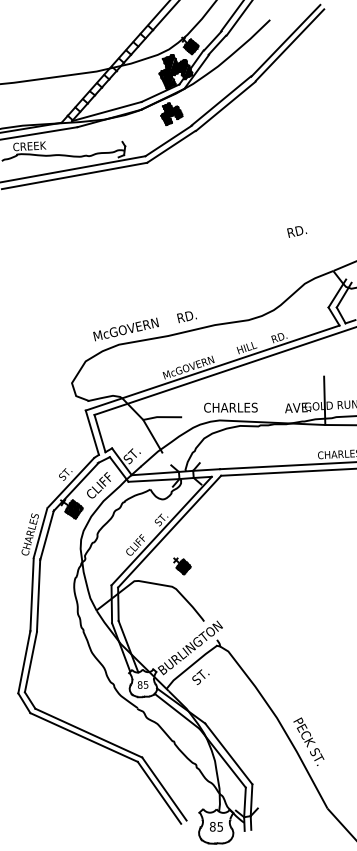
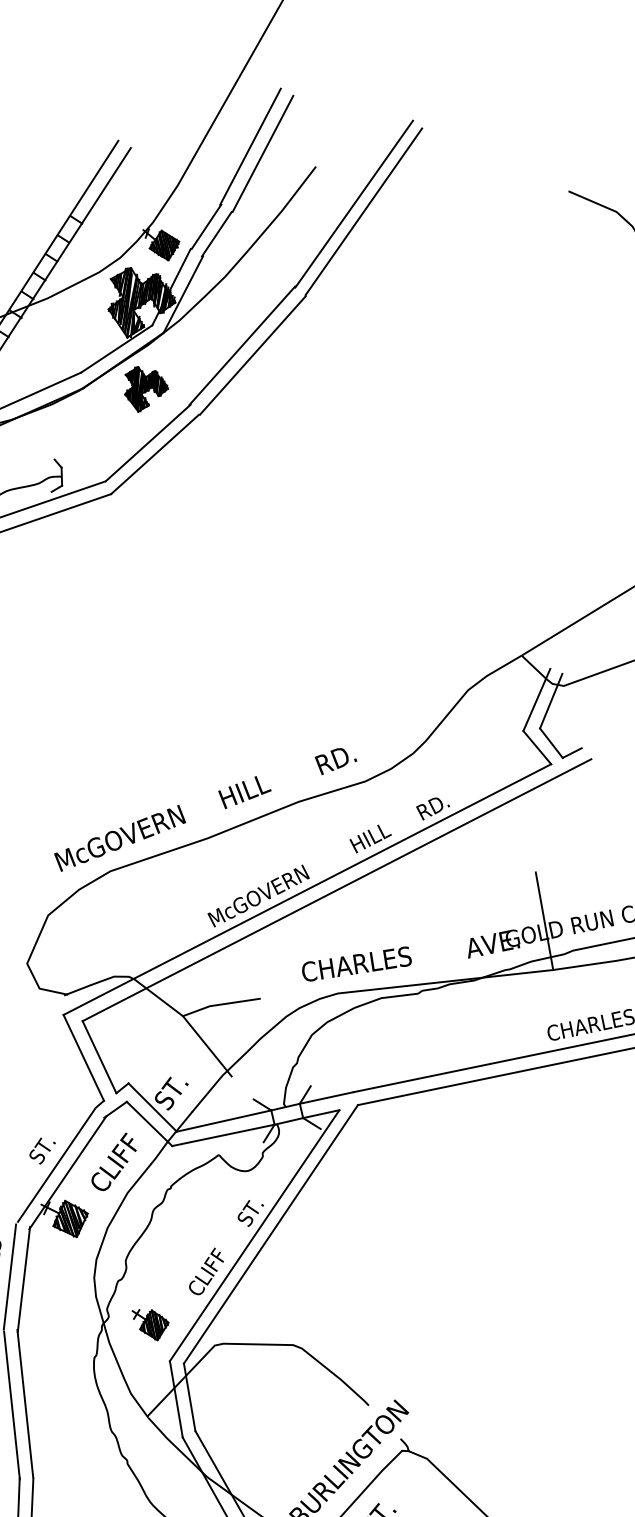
text: (297, 231) -> (336, 759), moved
text: (190, 315) -> (246, 789), RD. -> HILL
part: (182, 566) -> (151, 1324), moved

